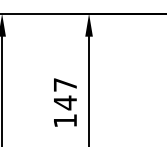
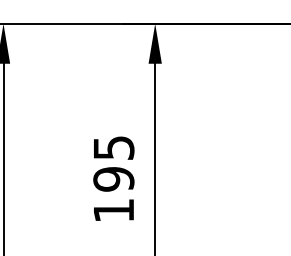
text: (65, 94) -> (114, 164), 147 -> 195

